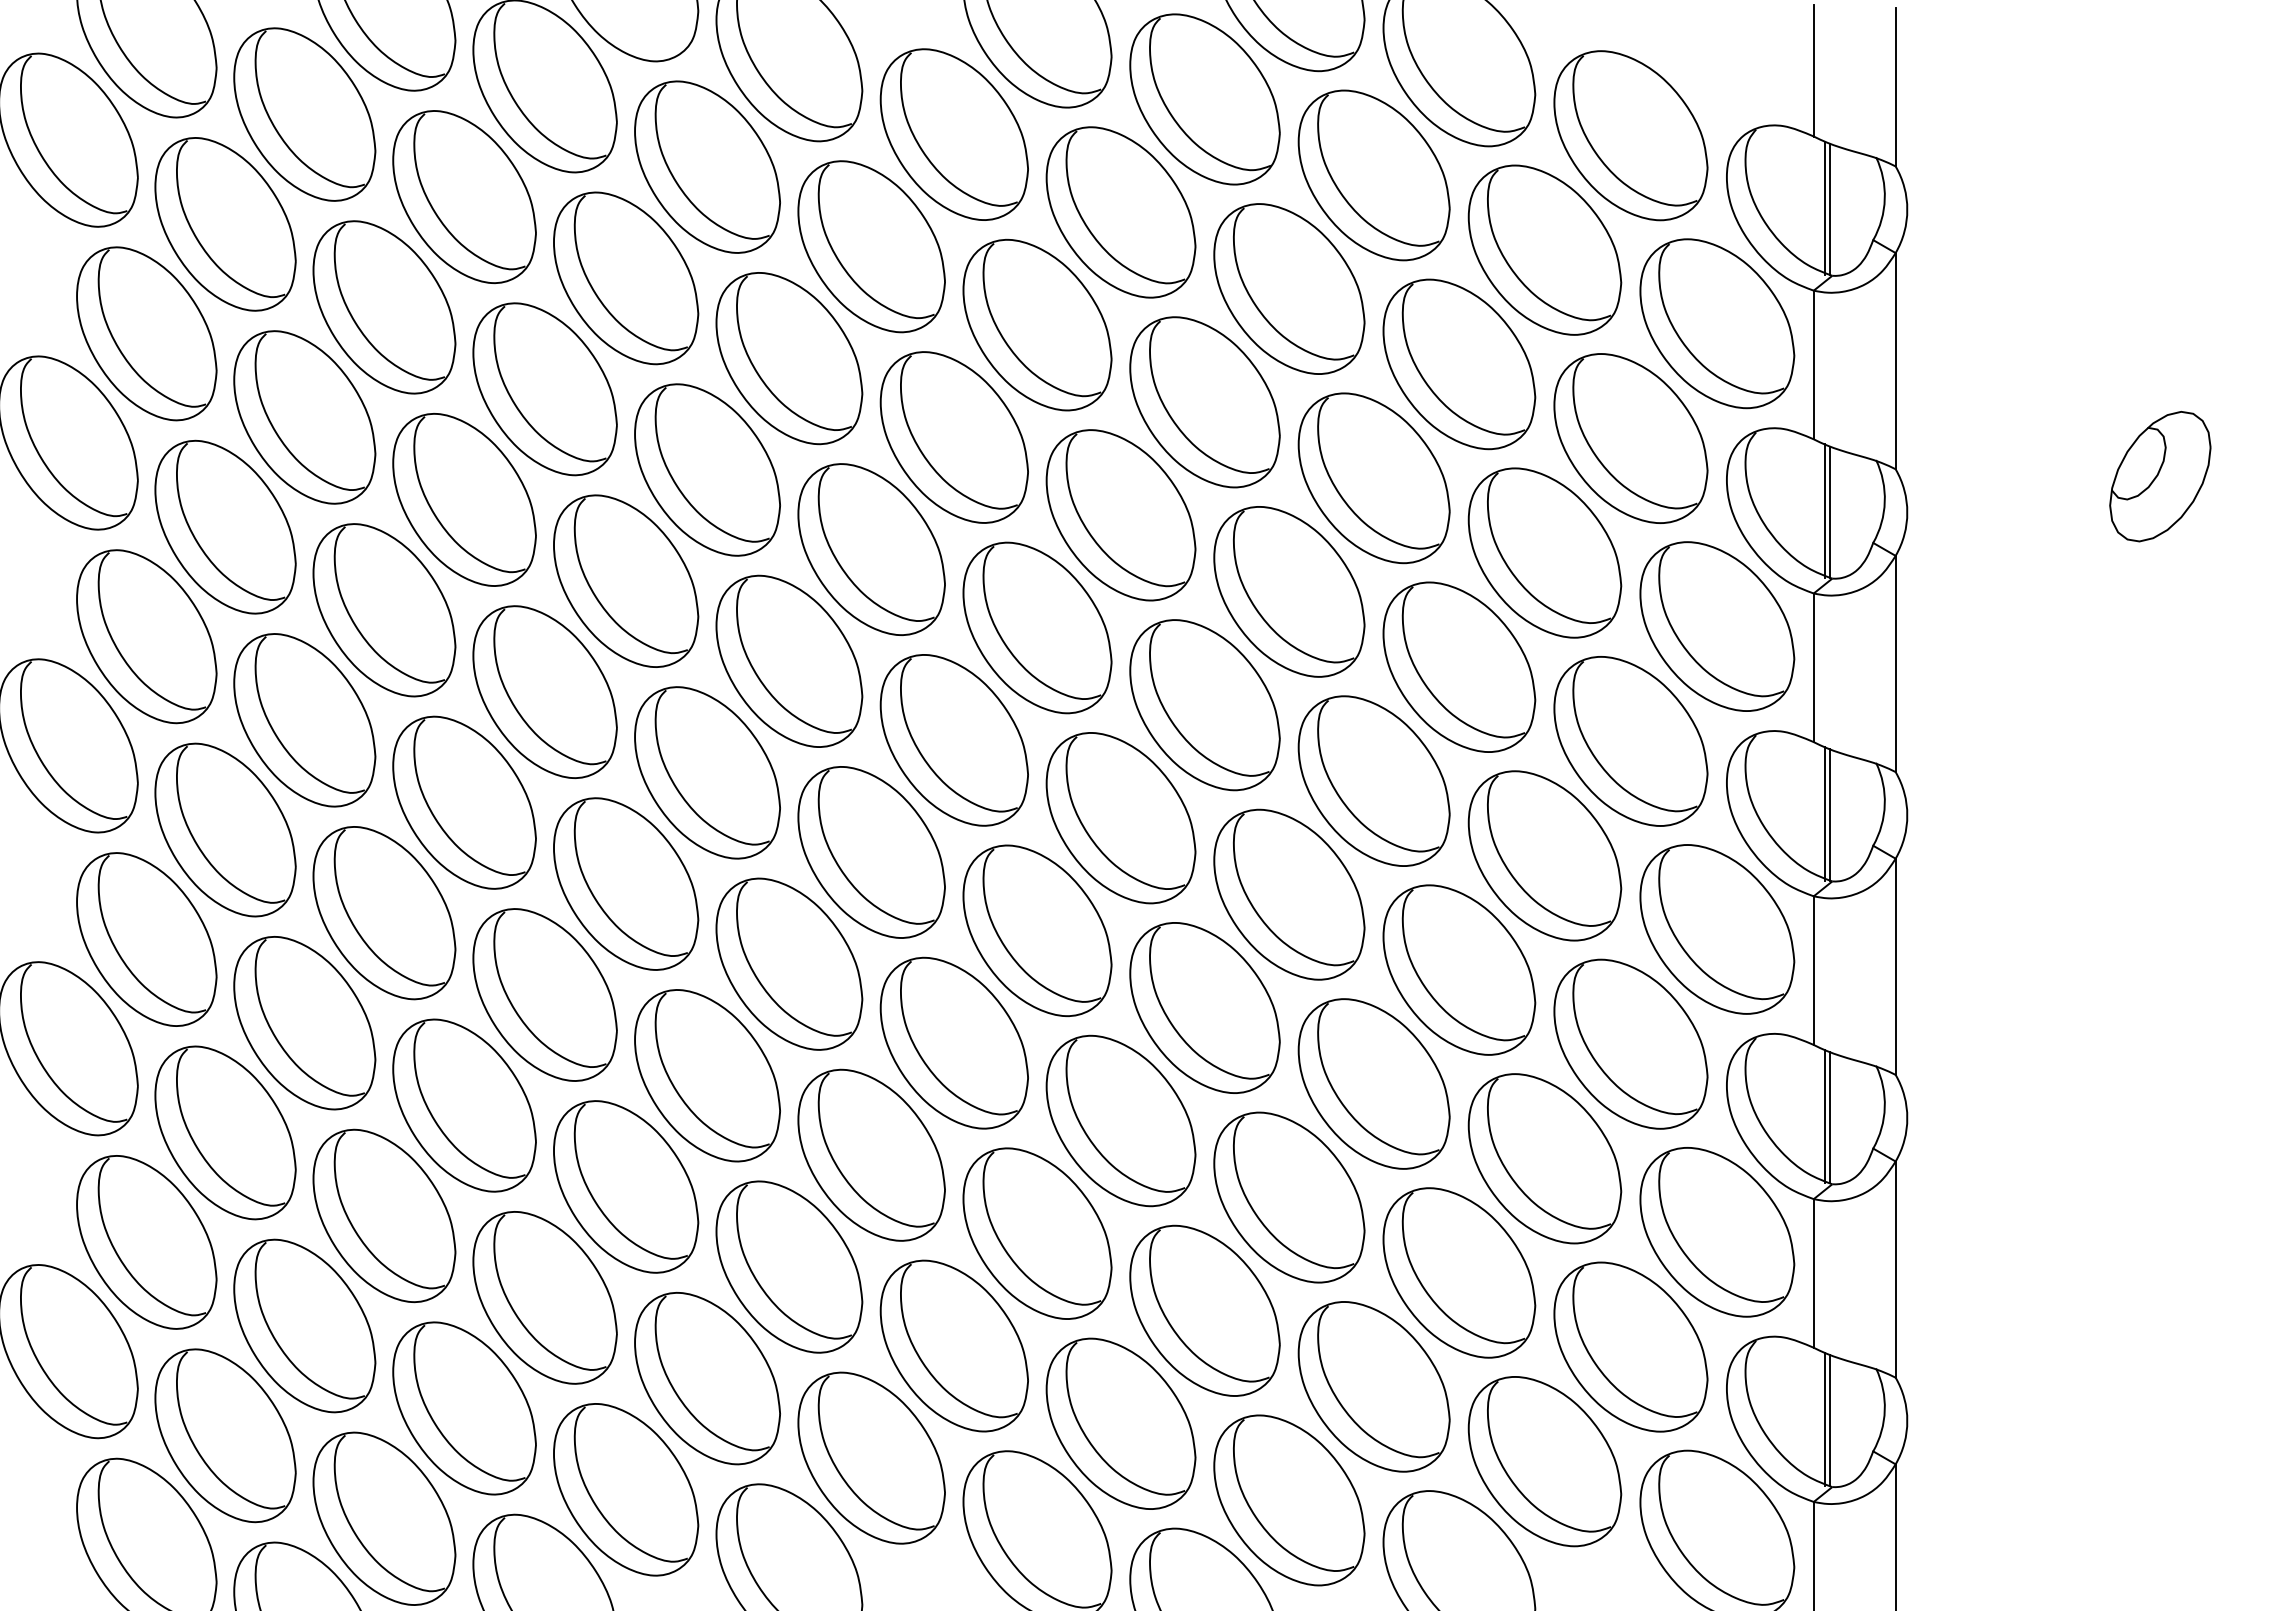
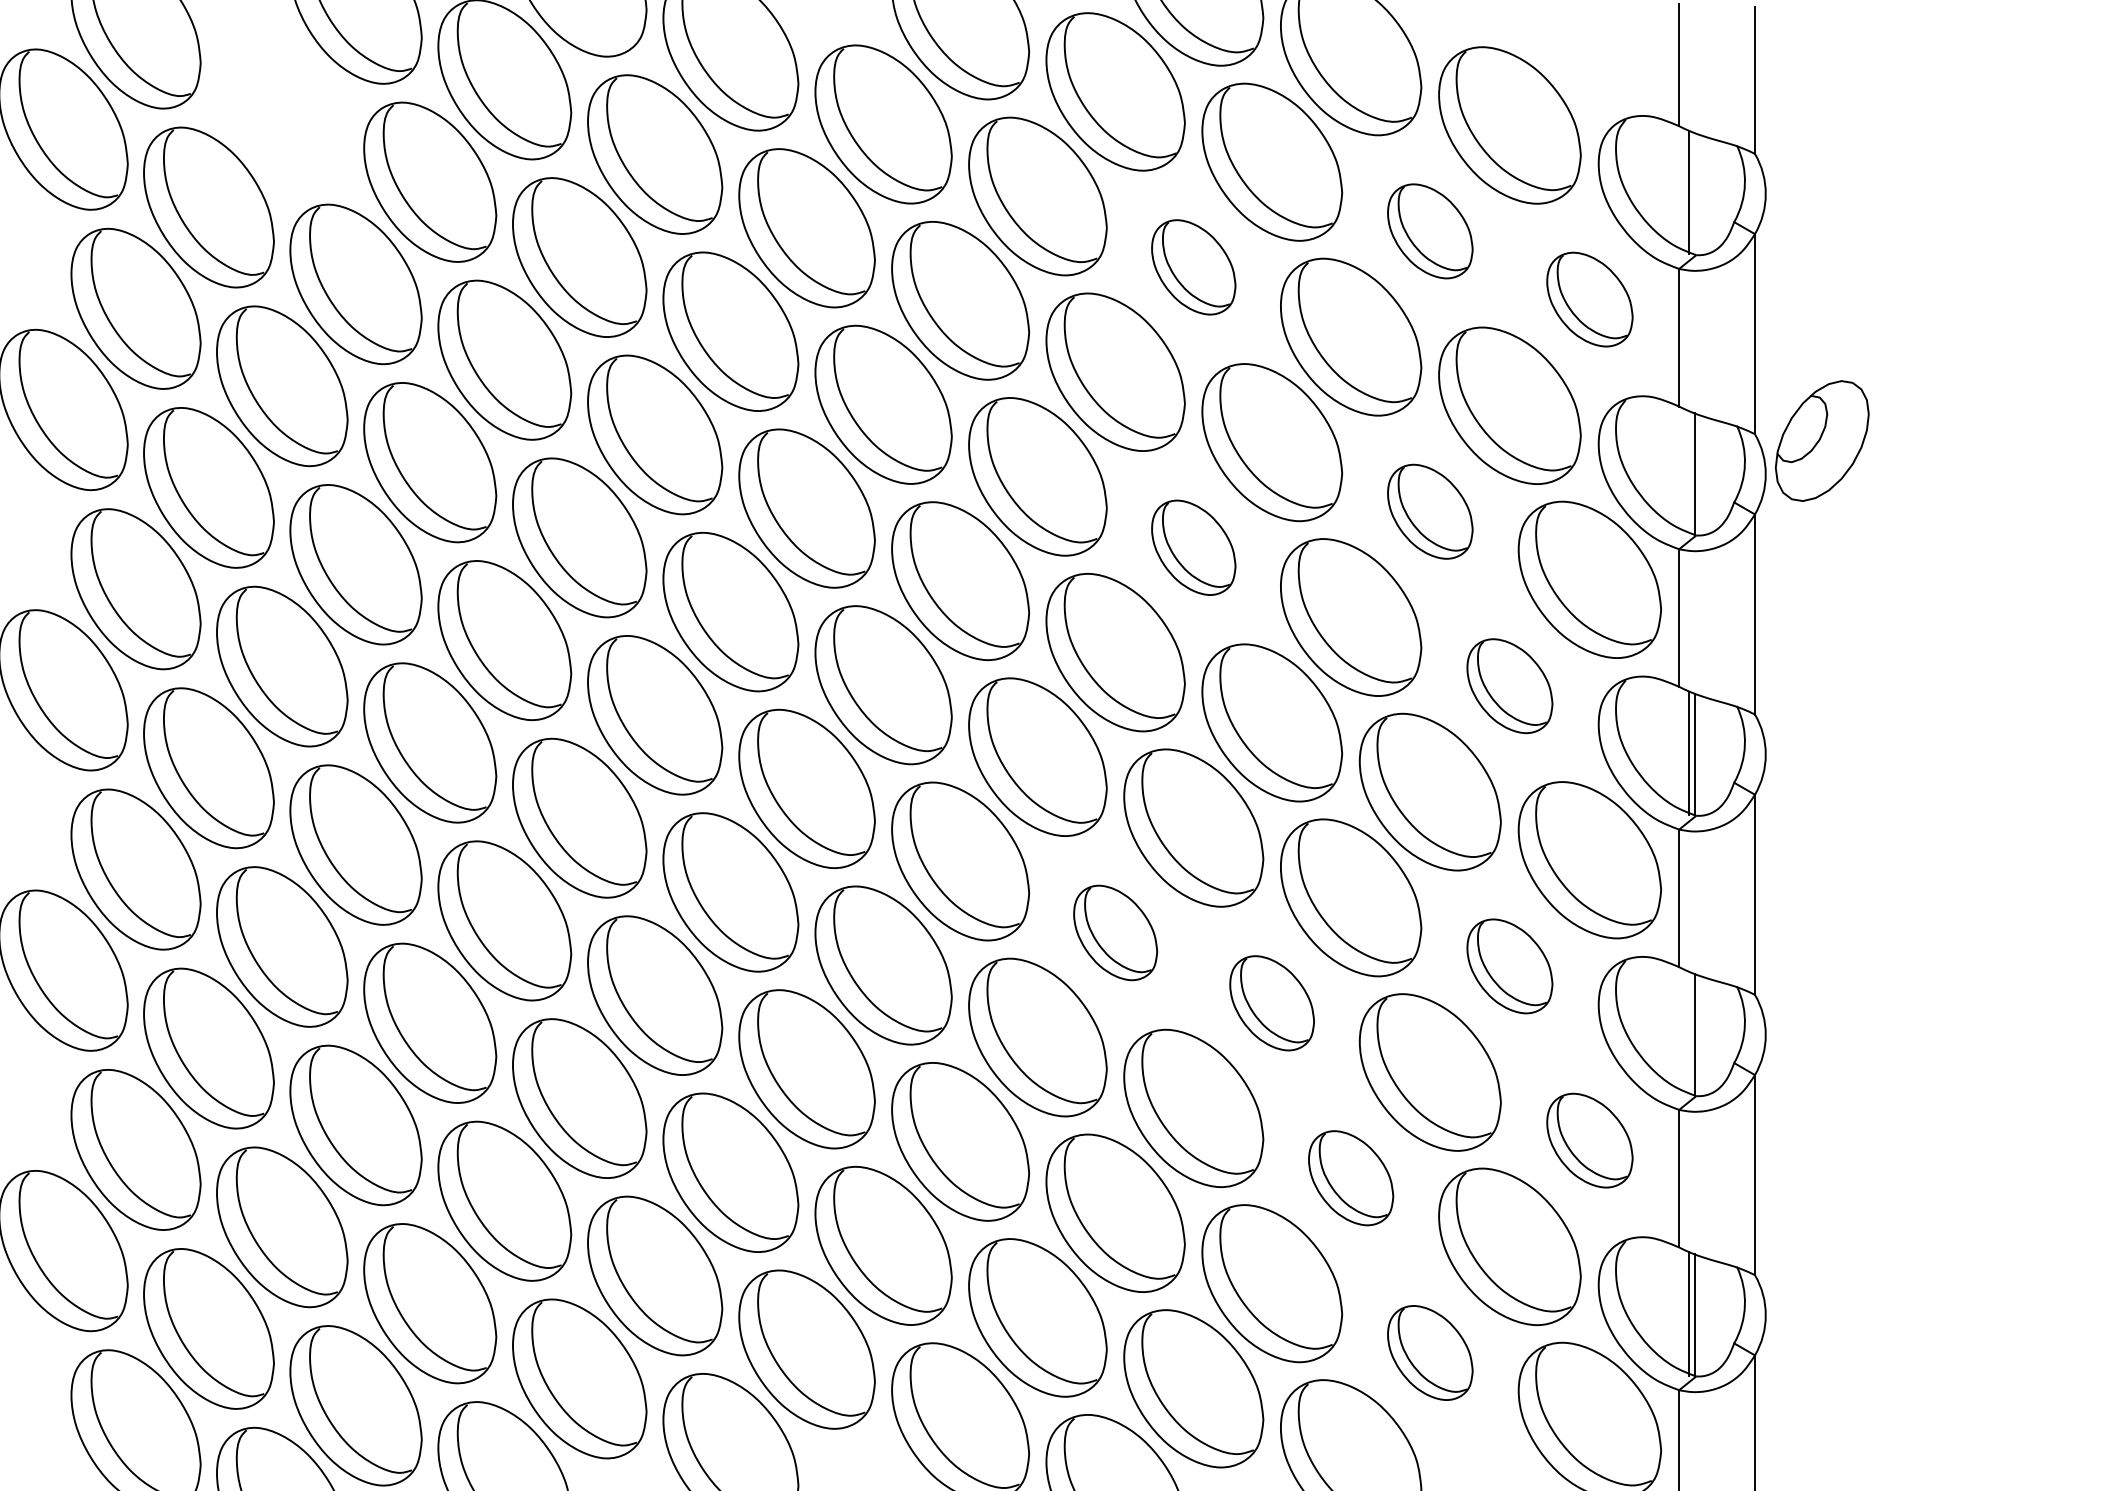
part: (304, 114) -> (282, 105), removed
line: (1830, 208) -> (1694, 192), removed
part: (1544, 249) -> (1429, 230), size x0.6
part: (1289, 288) -> (1193, 266), size x0.6
part: (1717, 323) -> (1590, 299), size x0.6
part: (2160, 476) -> (1822, 440), moved
line: (1824, 510) -> (1689, 472), removed
part: (1544, 552) -> (1429, 511), size x0.6
part: (1289, 591) -> (1193, 547), size x0.6
part: (1630, 741) -> (1509, 686), size x0.6
part: (1204, 1007) -> (1115, 932), size x0.6
part: (1630, 1043) -> (1509, 965), size x0.6
part: (1373, 1083) -> (1271, 1002), size x0.6
line: (1824, 1116) -> (1689, 1033), removed
part: (1717, 1232) -> (1590, 1140), size x0.6
part: (1459, 1272) -> (1351, 1177), size x0.6
part: (1544, 1461) -> (1429, 1352), size x0.6

